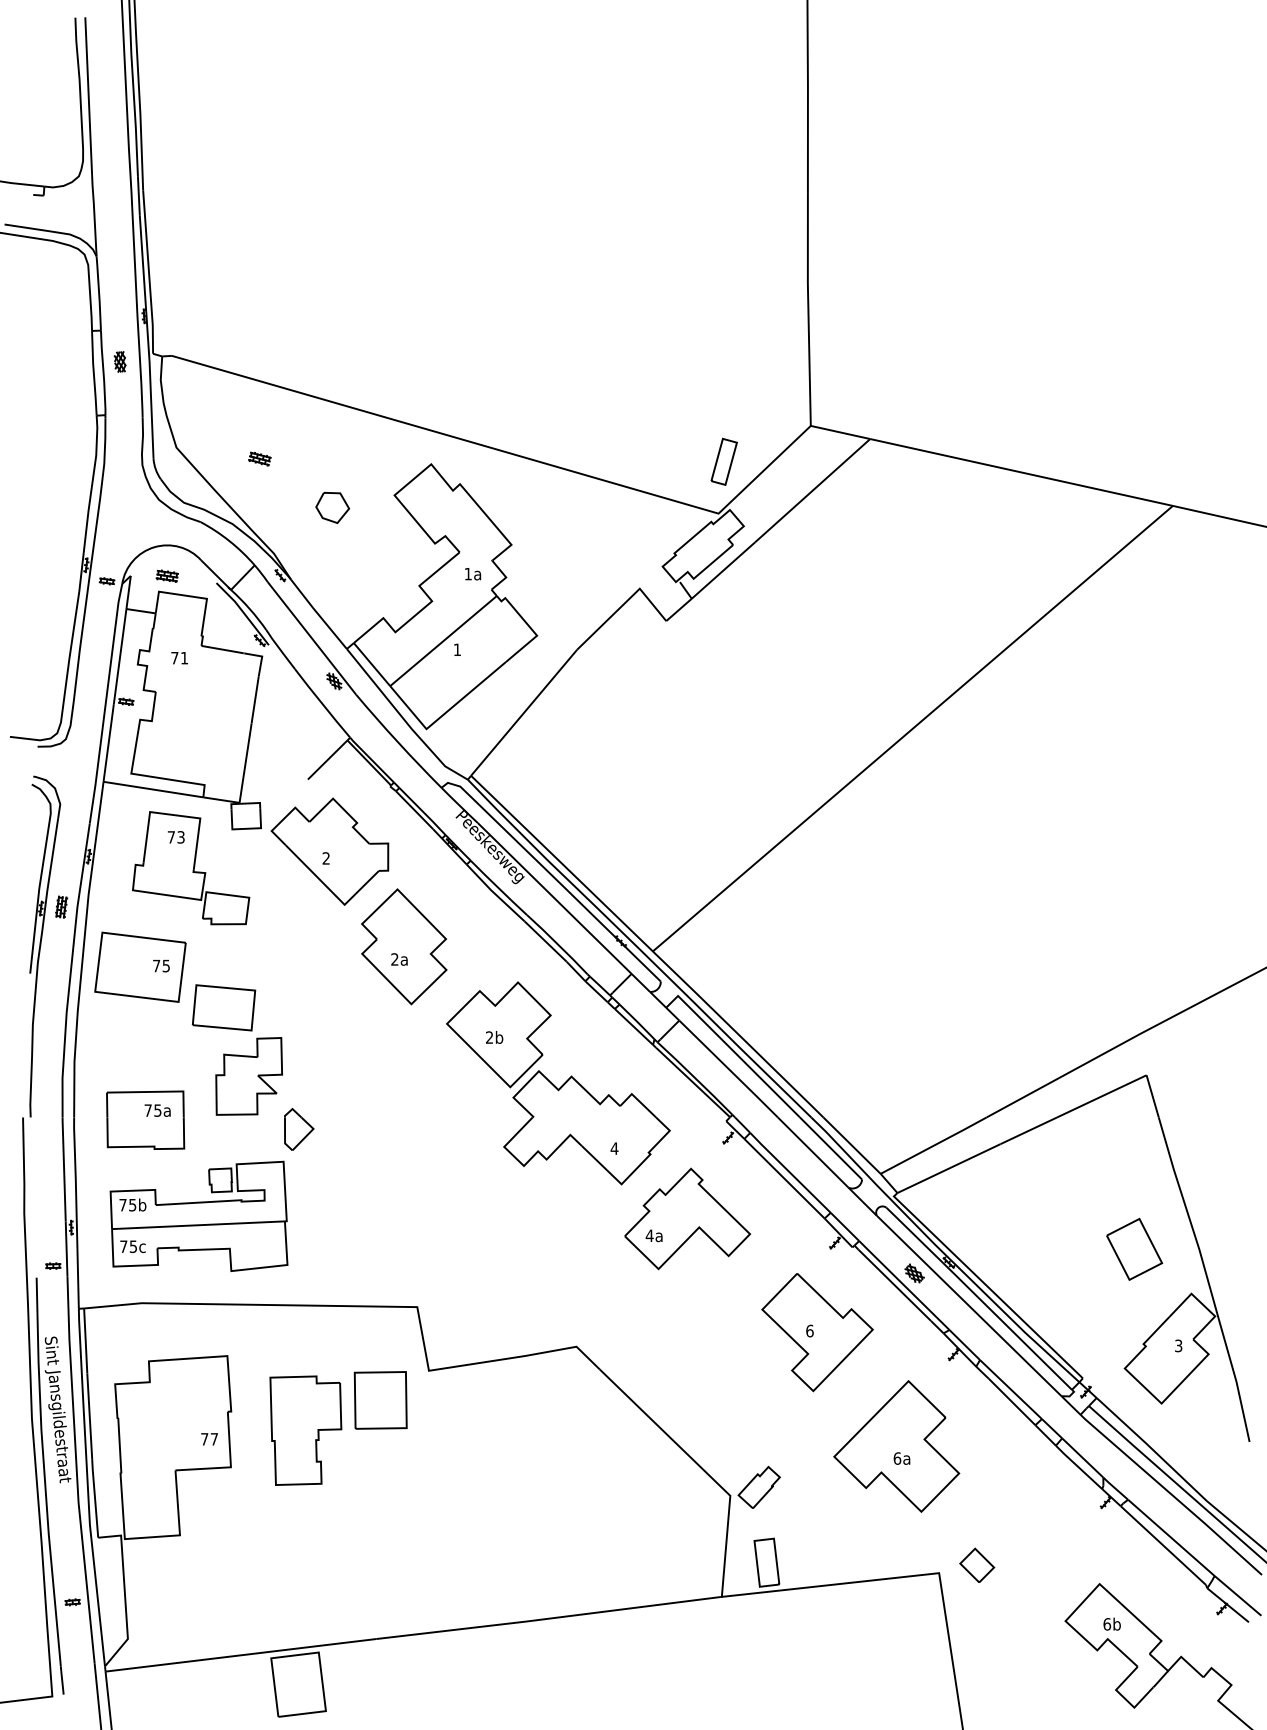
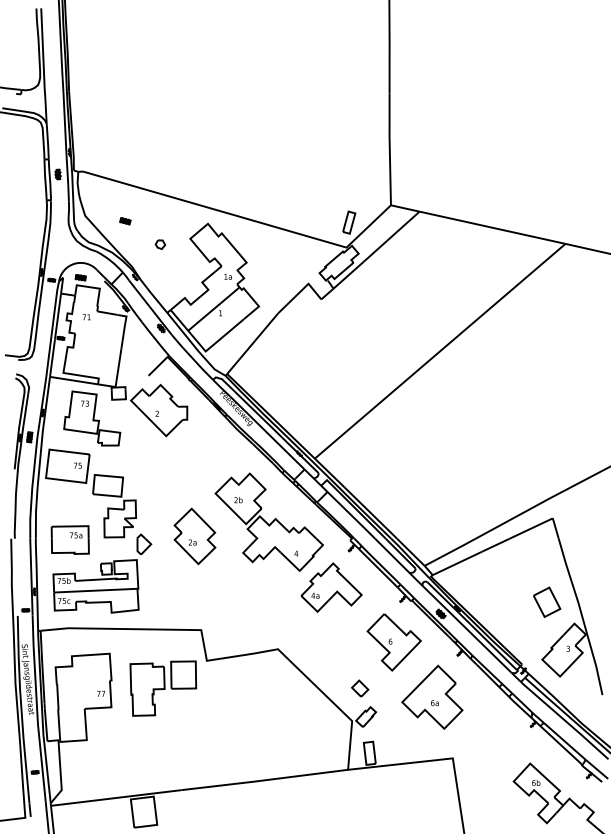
part: (332, 507) -> (160, 244), size x0.6
part: (403, 946) -> (194, 536), moved
part: (977, 1565) -> (360, 688), moved

